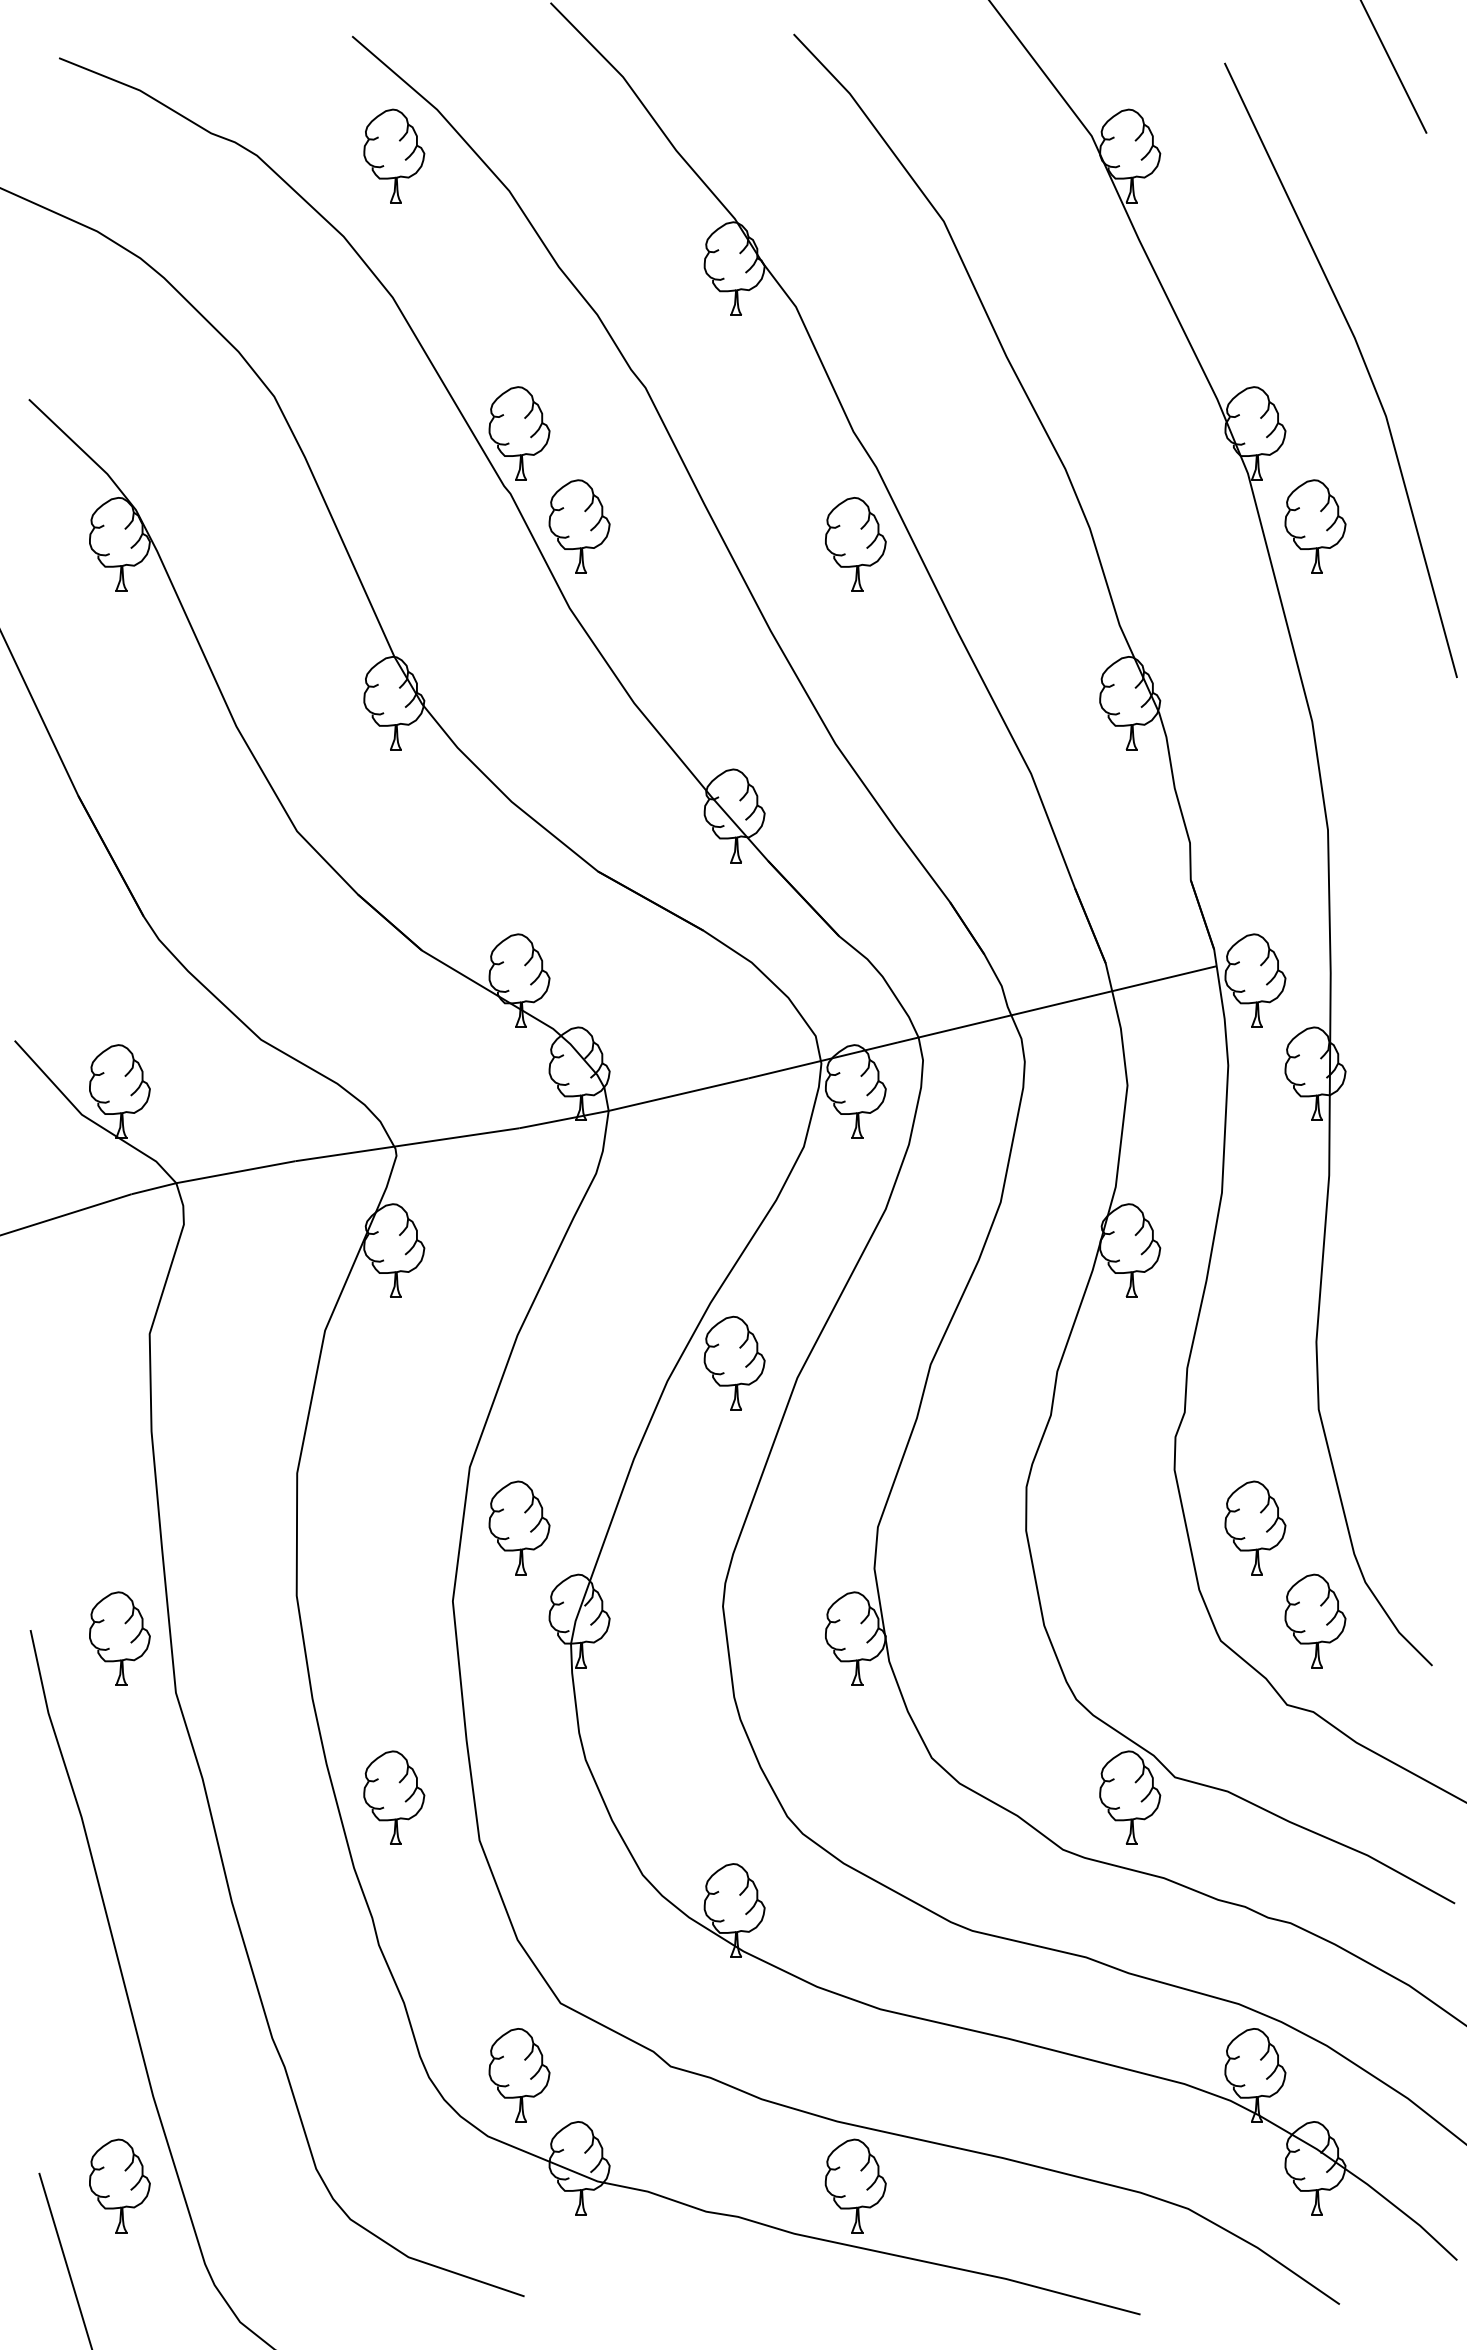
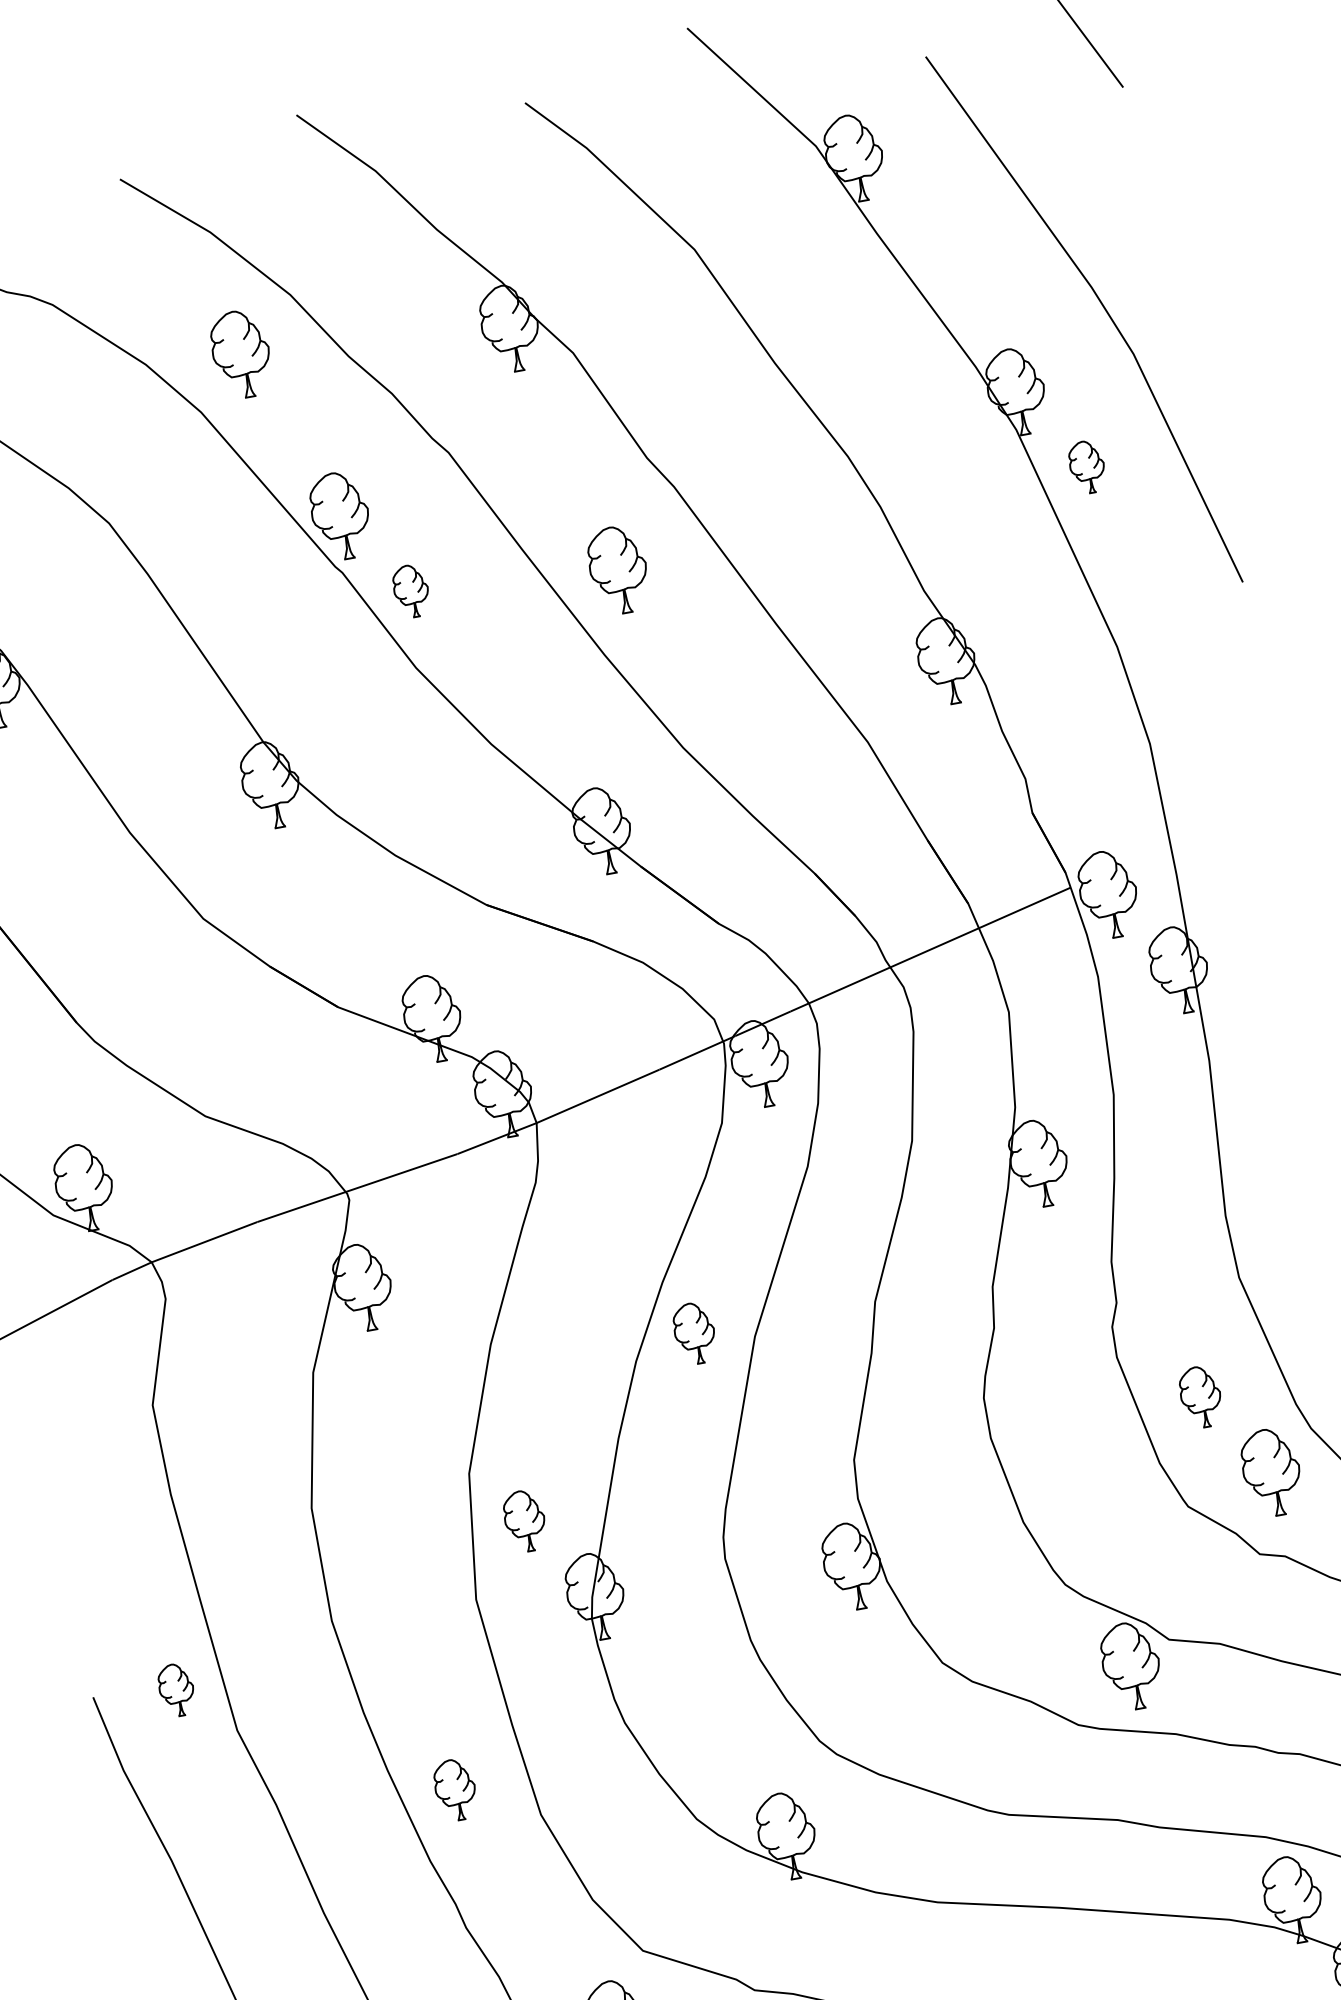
part: (394, 155) -> (241, 353), moved
part: (579, 526) -> (411, 591), size x0.6
part: (1315, 526) -> (1087, 467), size x0.6
part: (855, 544) -> (618, 570), moved
part: (734, 1362) -> (694, 1332), size x0.7
part: (519, 1527) -> (524, 1520), size x0.7
part: (1255, 1527) -> (1200, 1396), size x0.7
part: (119, 1638) -> (176, 1690), size x0.6
part: (394, 1797) -> (455, 1789), size x0.7

